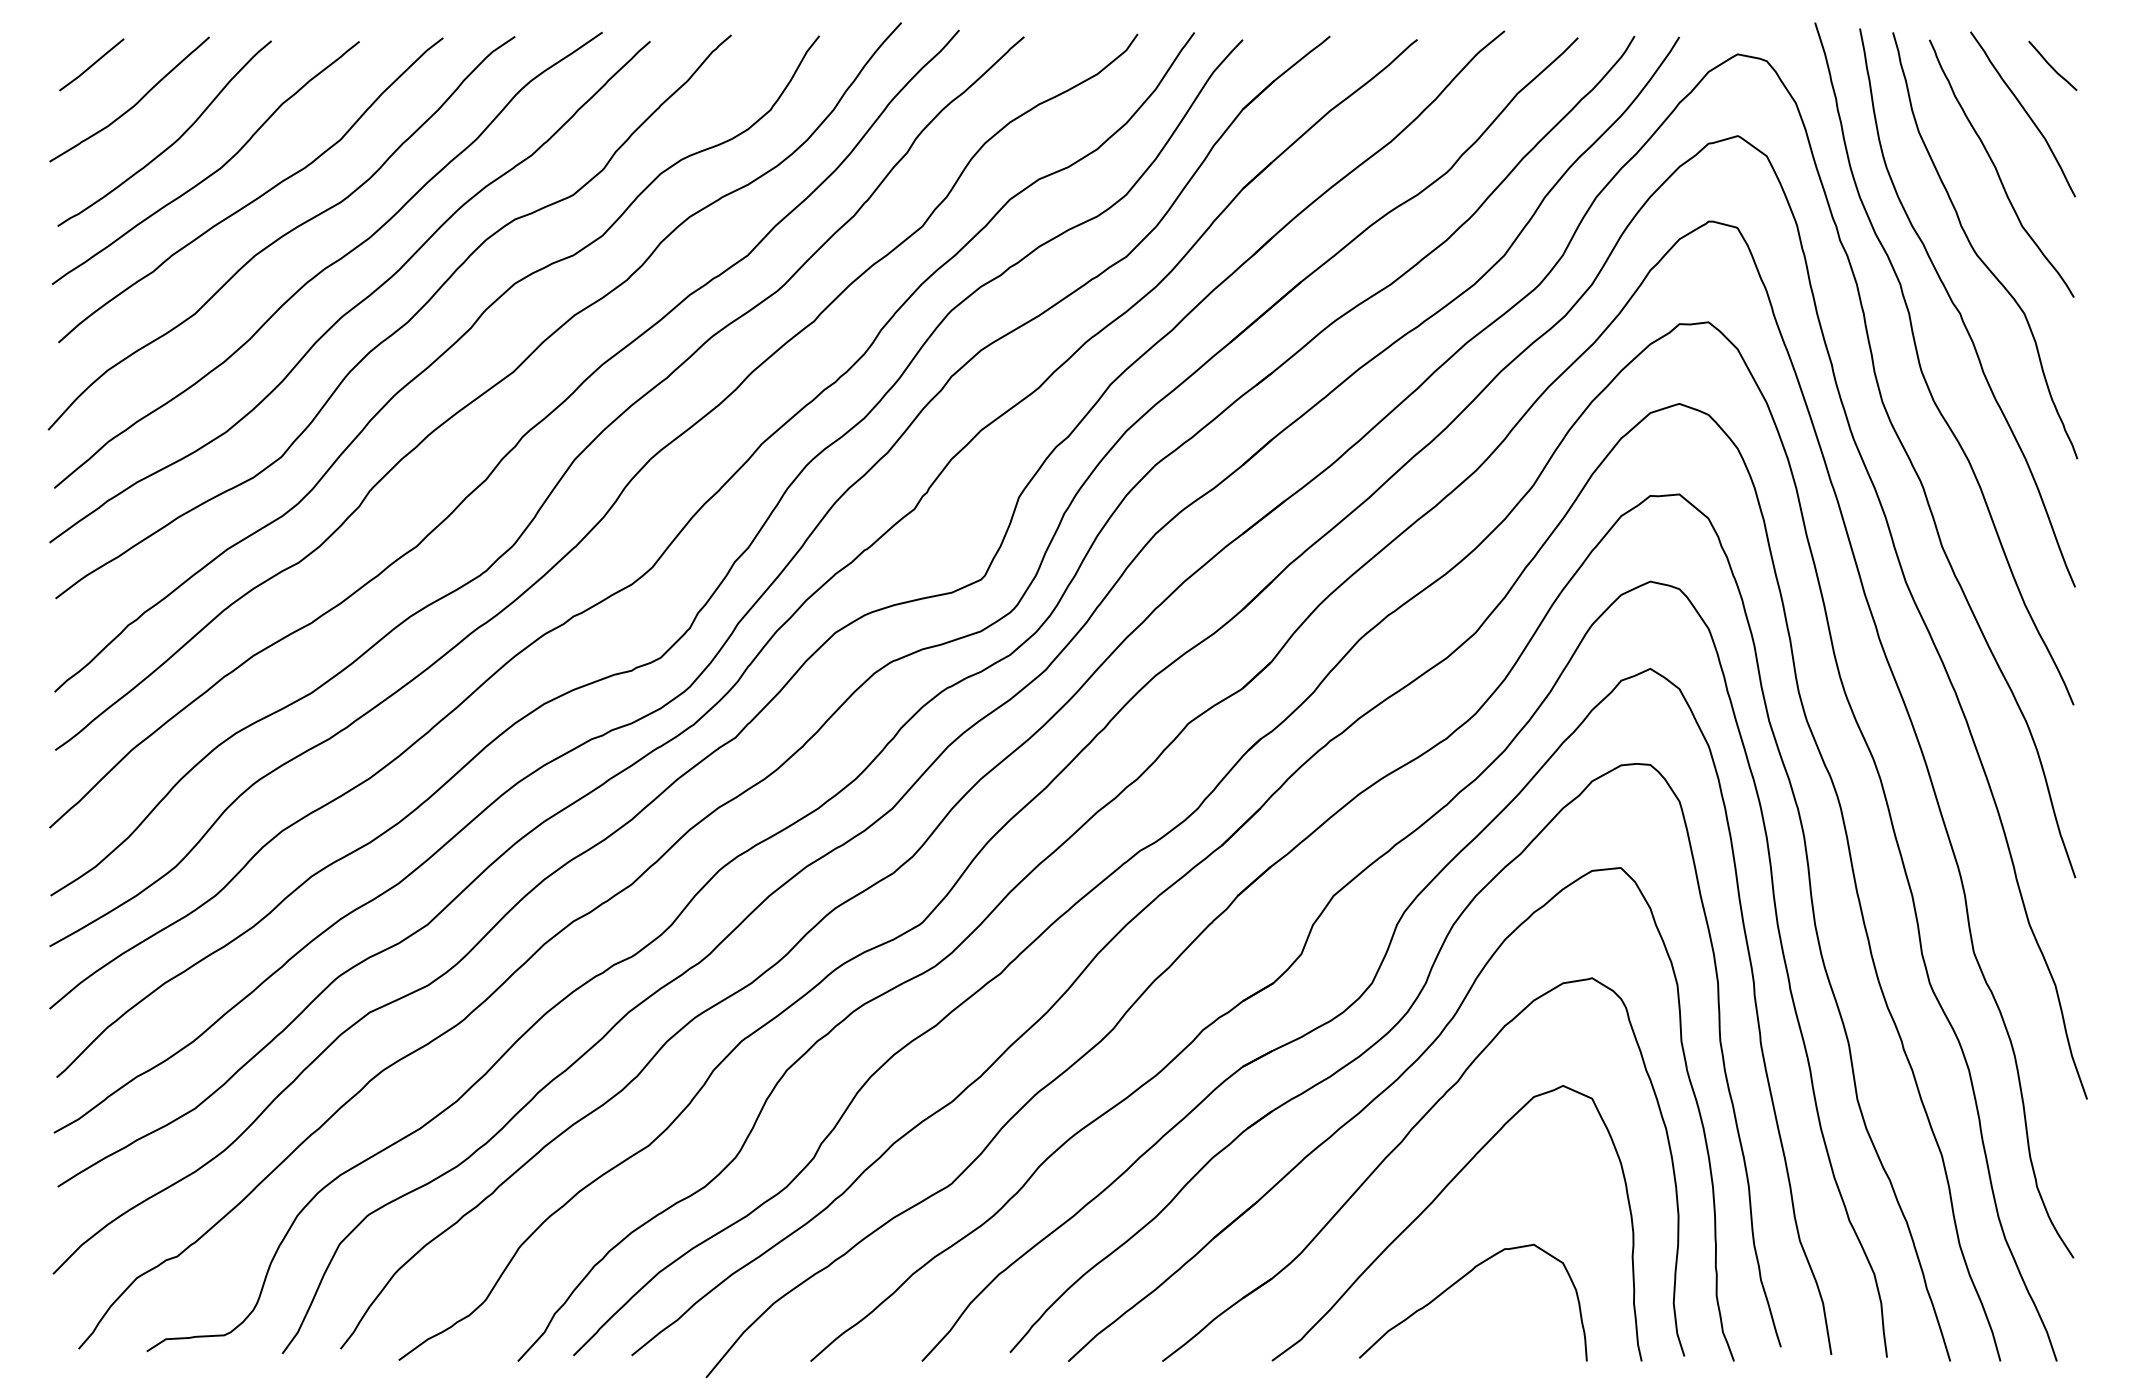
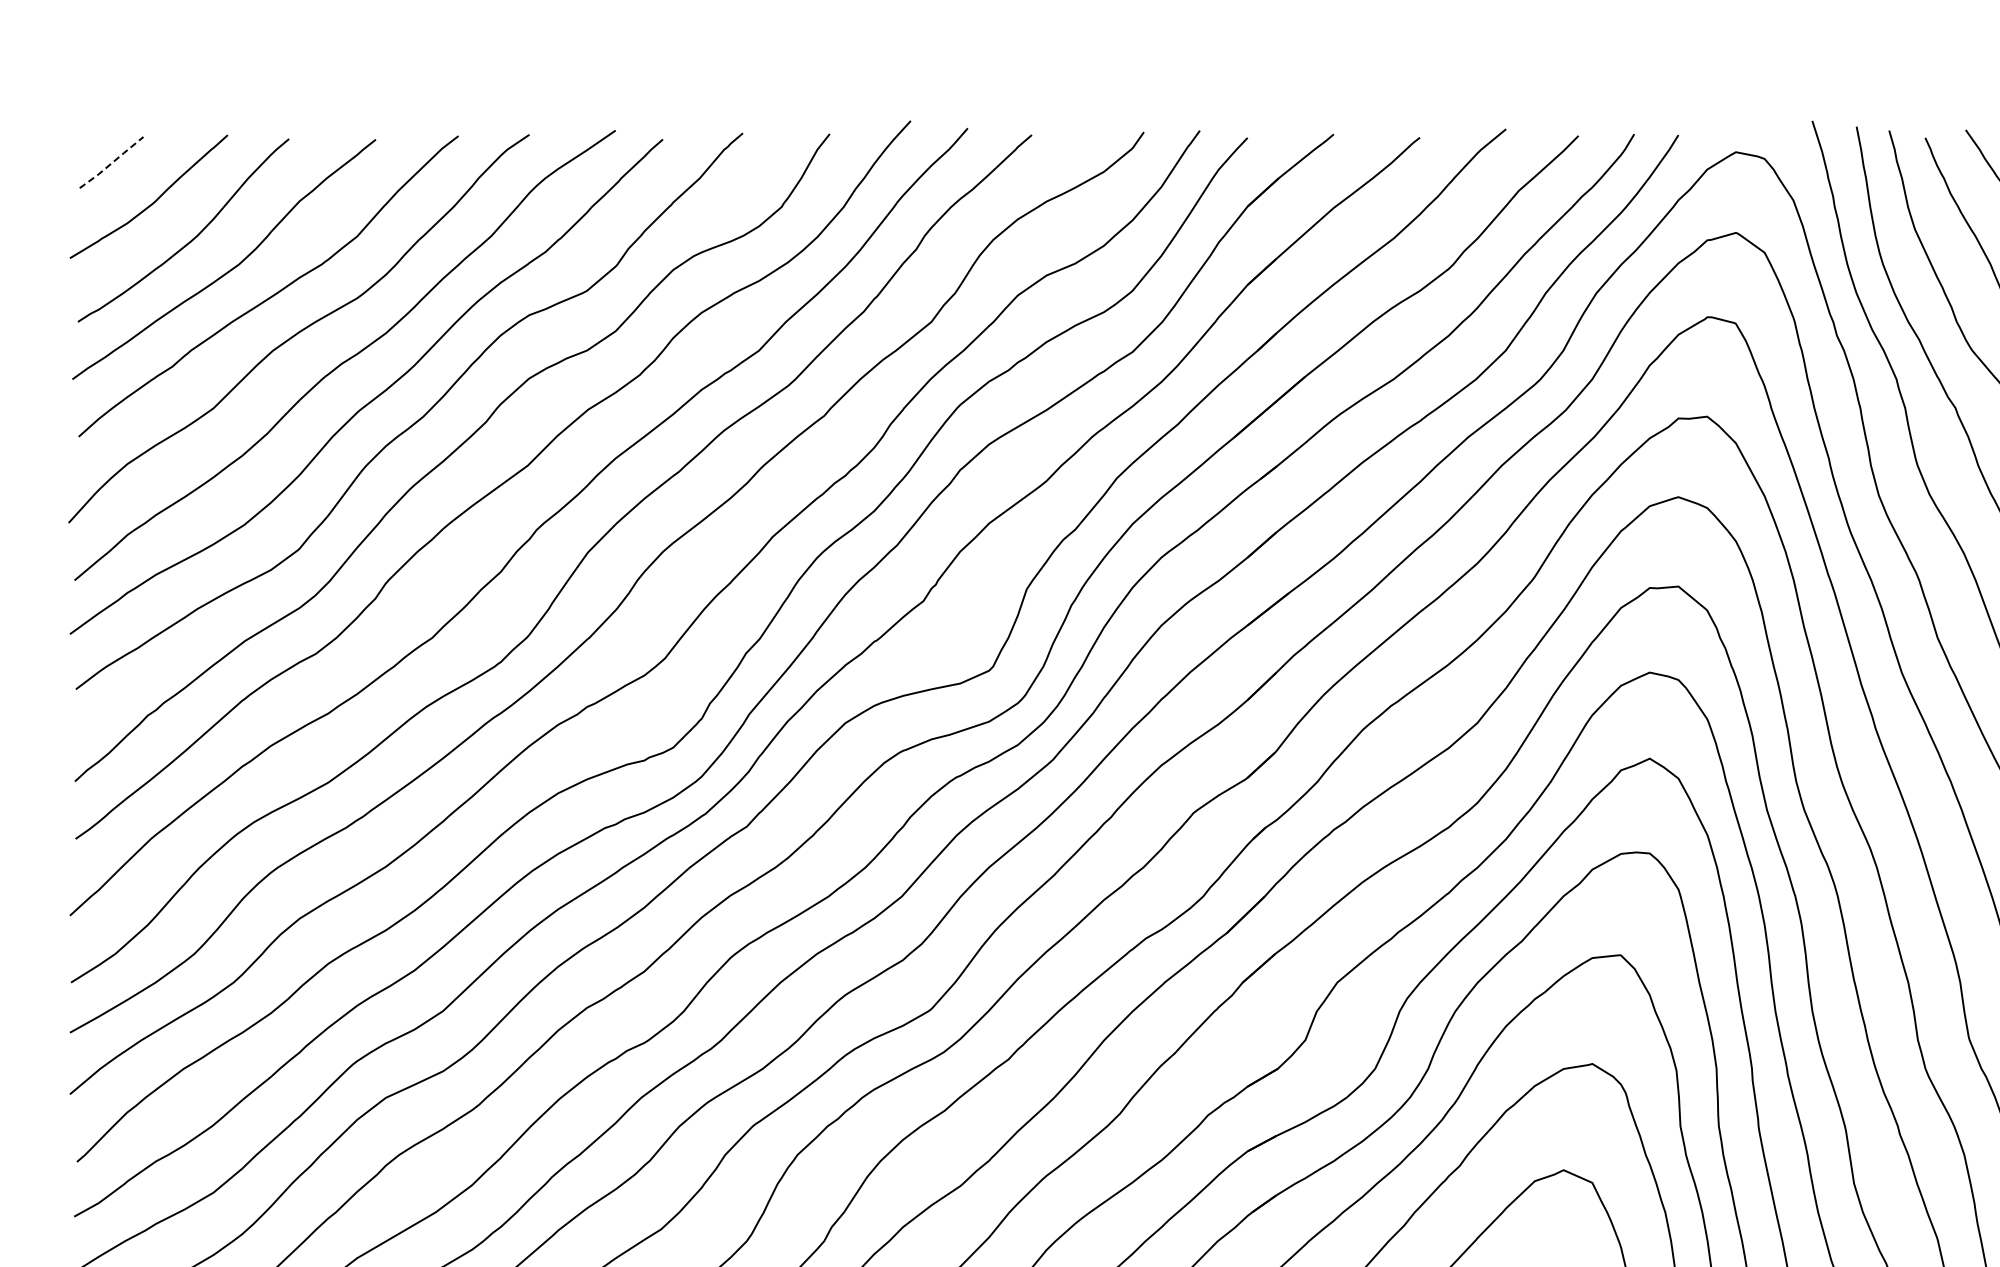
line: (92, 65) -> (112, 163), solid -> dashed

